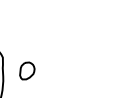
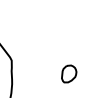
part: (27, 70) -> (69, 73), moved

